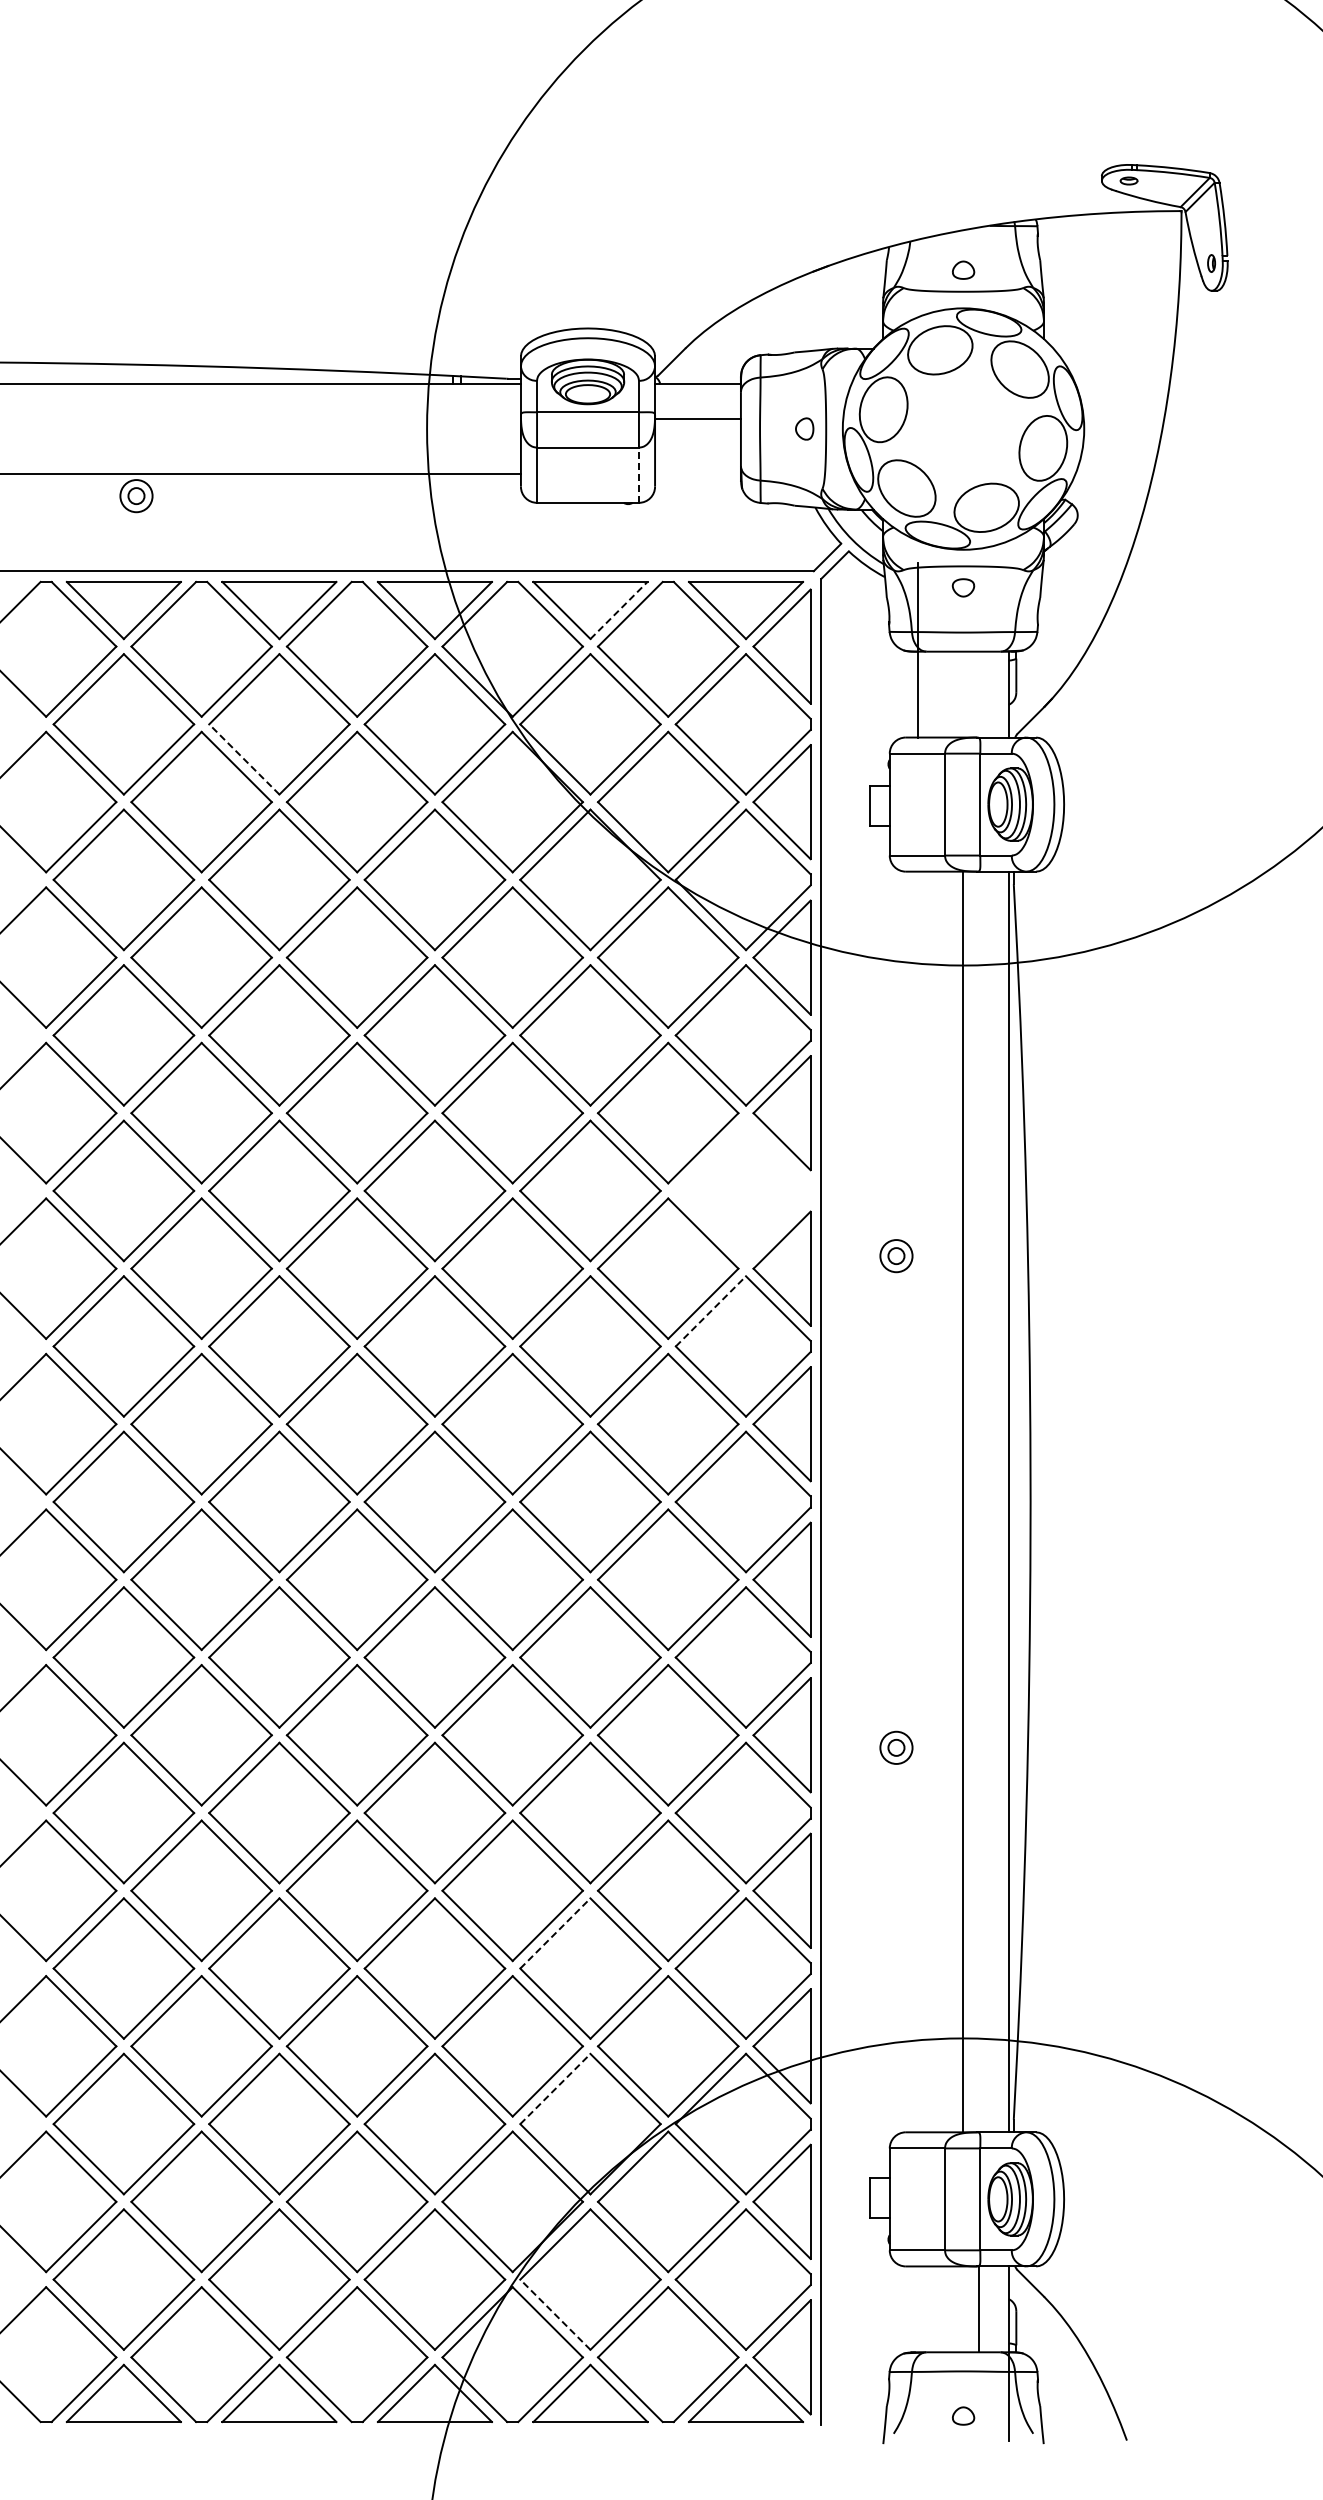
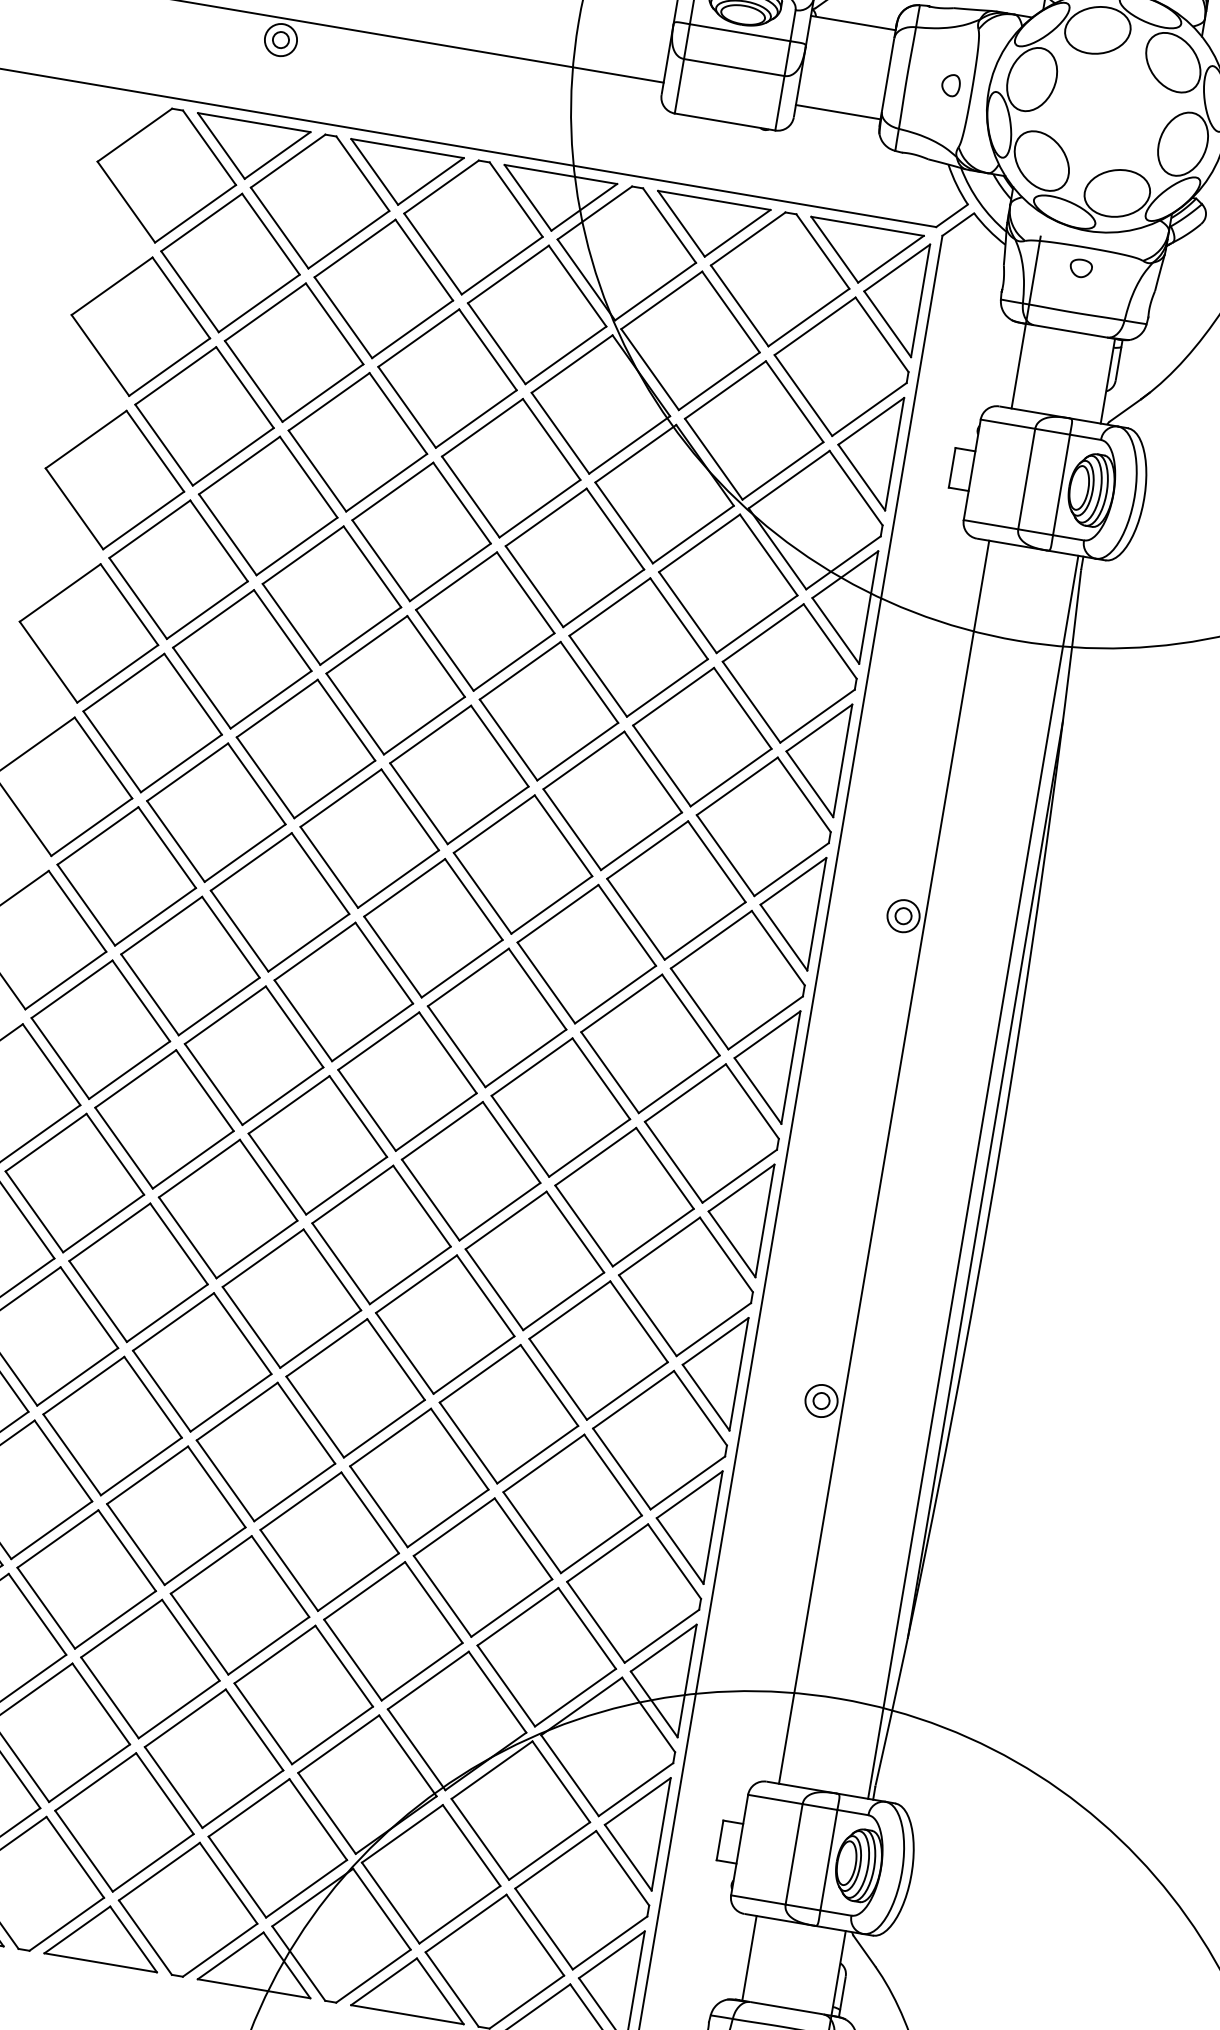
line: (697, 419) -> (837, 112), moved
line: (638, 475) -> (779, 103), dashed -> solid
line: (619, 610) -> (738, 233), dashed -> solid
line: (244, 759) -> (343, 317), dashed -> solid
part: (742, 1190) -> (762, 825), added
line: (710, 1311) -> (710, 939), dashed -> solid
line: (963, 1501) -> (884, 1161), moved
line: (1021, 1501) -> (985, 1178), added
line: (555, 1933) -> (454, 1527), dashed -> solid
line: (555, 2089) -> (428, 1681), dashed -> solid
line: (979, 2309) -> (749, 1958), moved
line: (555, 2314) -> (390, 1902), dashed -> solid

